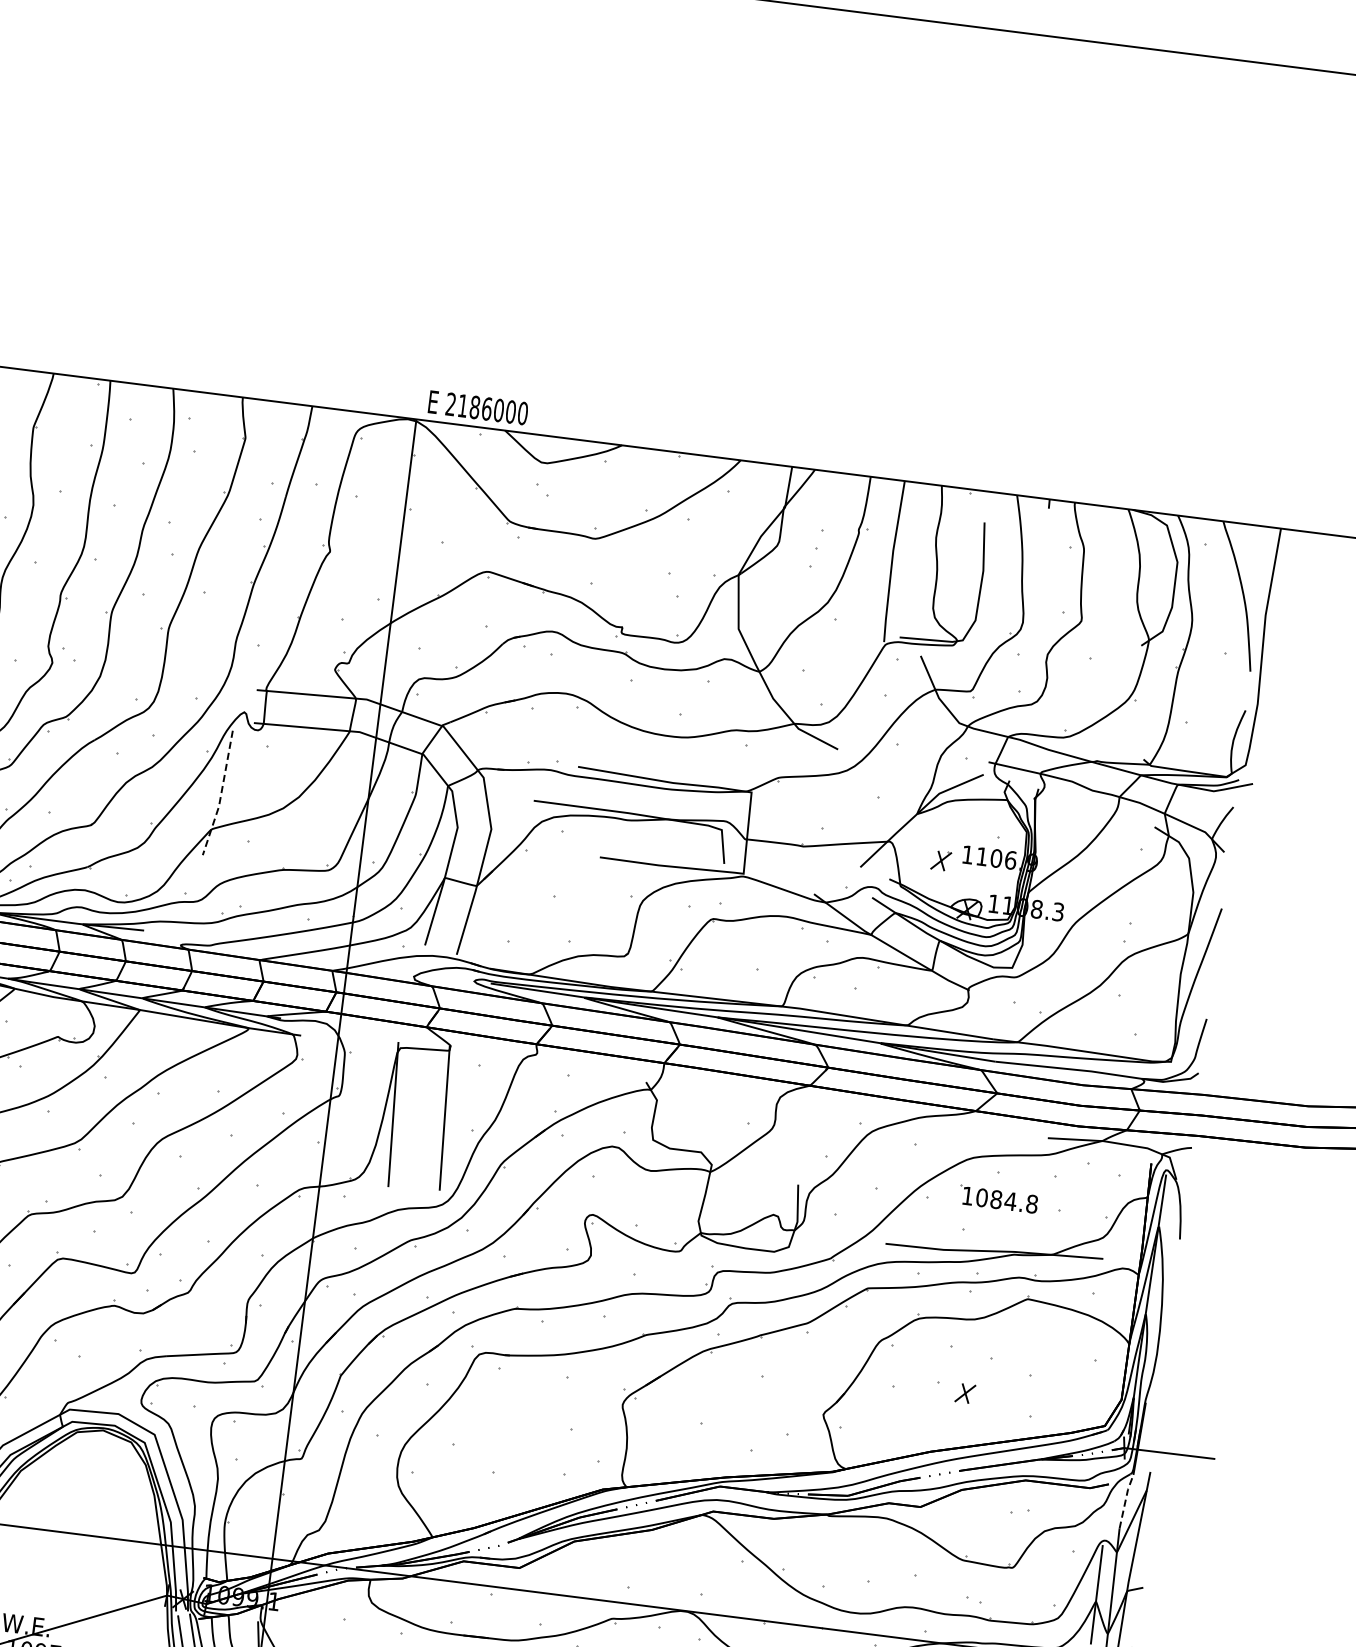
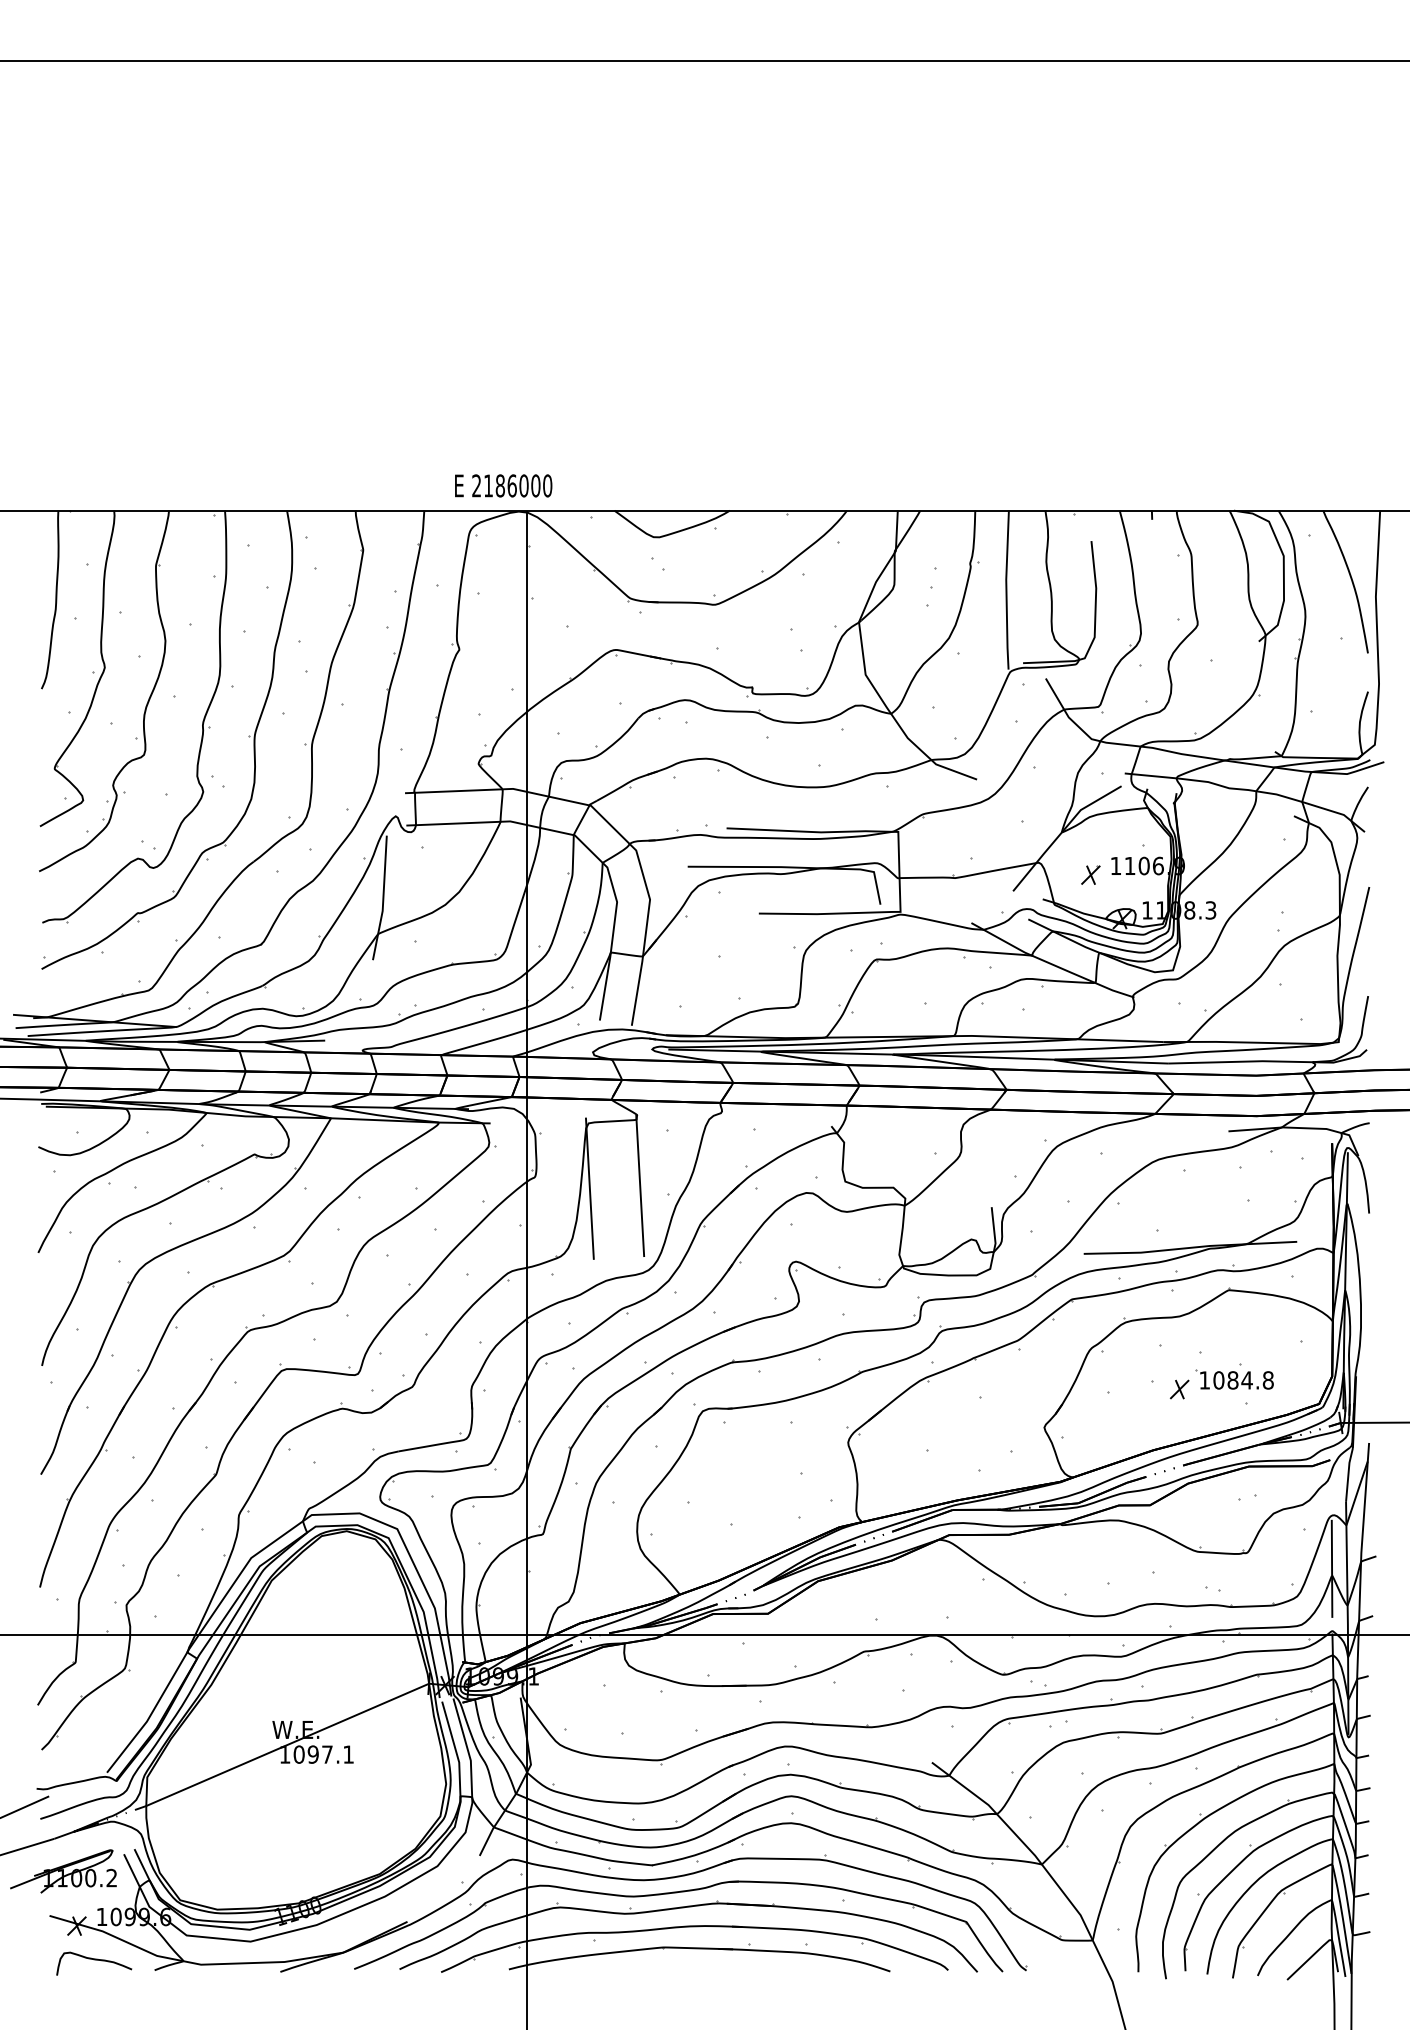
text: (478, 407) -> (503, 485), moved
line: (221, 795) -> (383, 899), dashed -> solid
part: (997, 1198) -> (1234, 1379), moved
line: (1125, 1500) -> (1348, 1473), dashed -> solid

